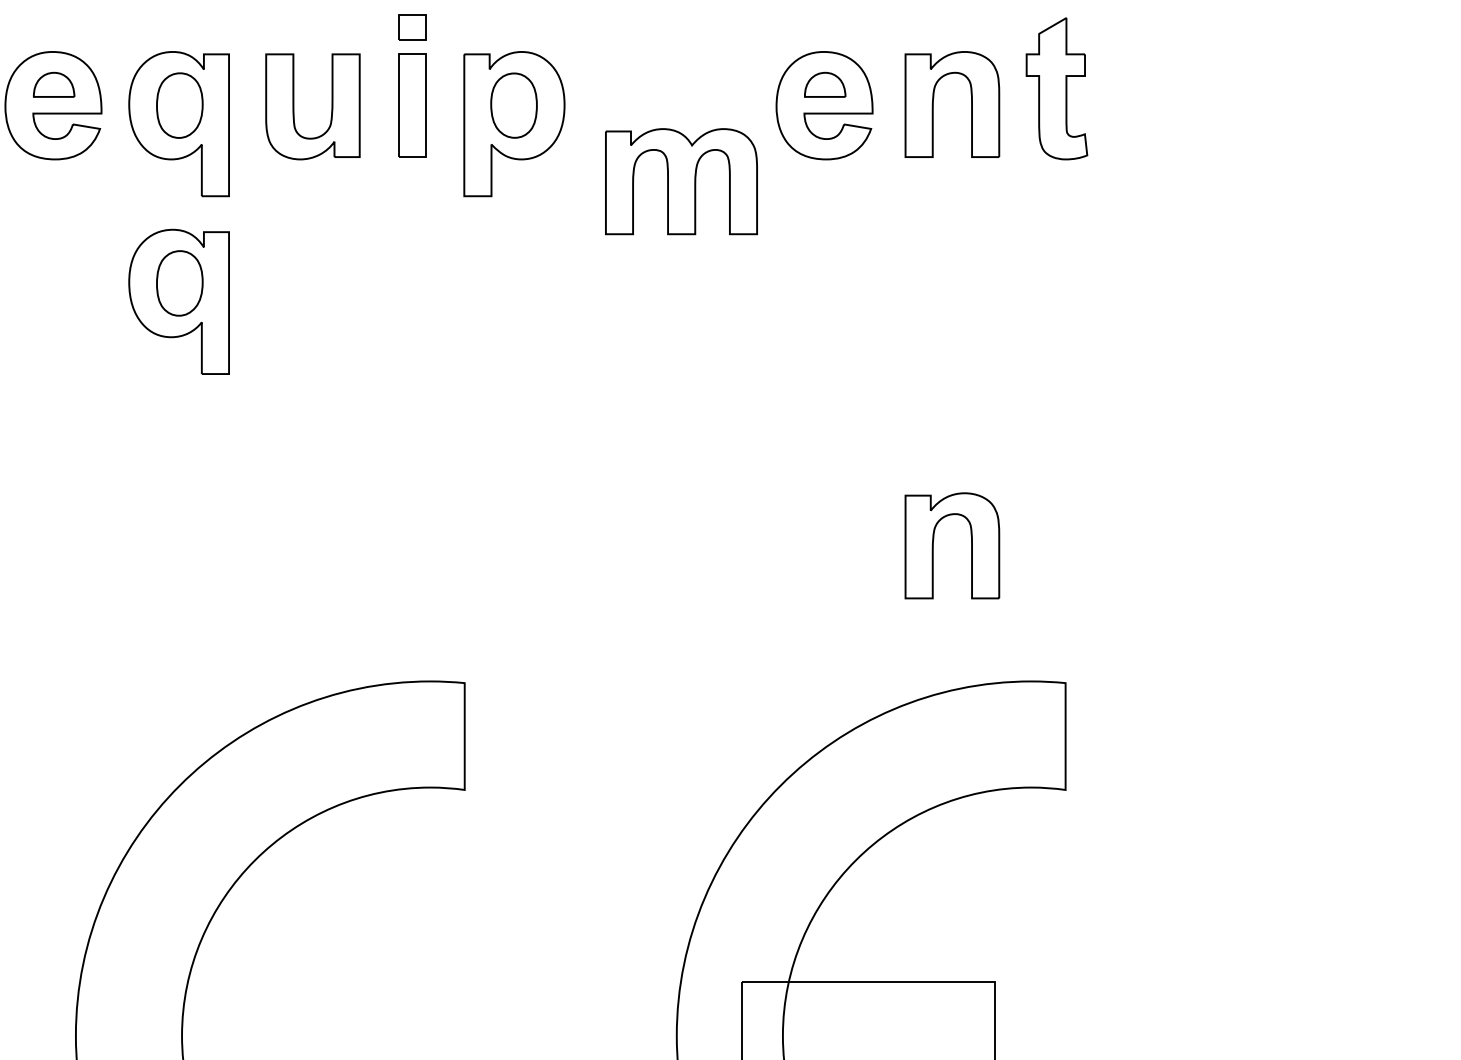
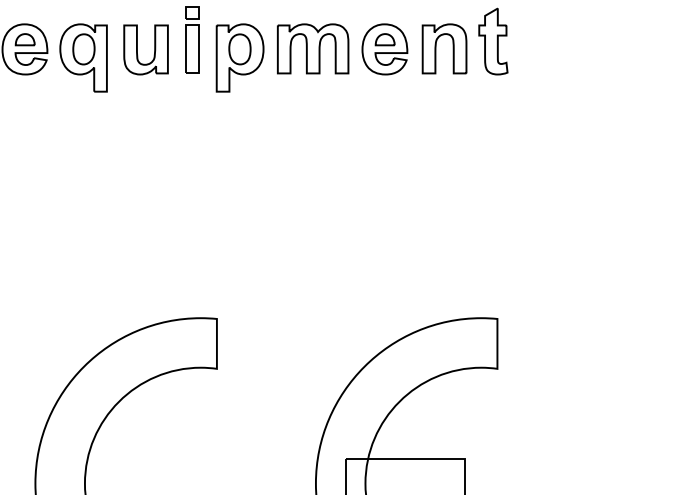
part: (682, 180) -> (313, 48), moved
part: (178, 300) -> (83, 140), removed
part: (935, 544) -> (436, 254), removed

